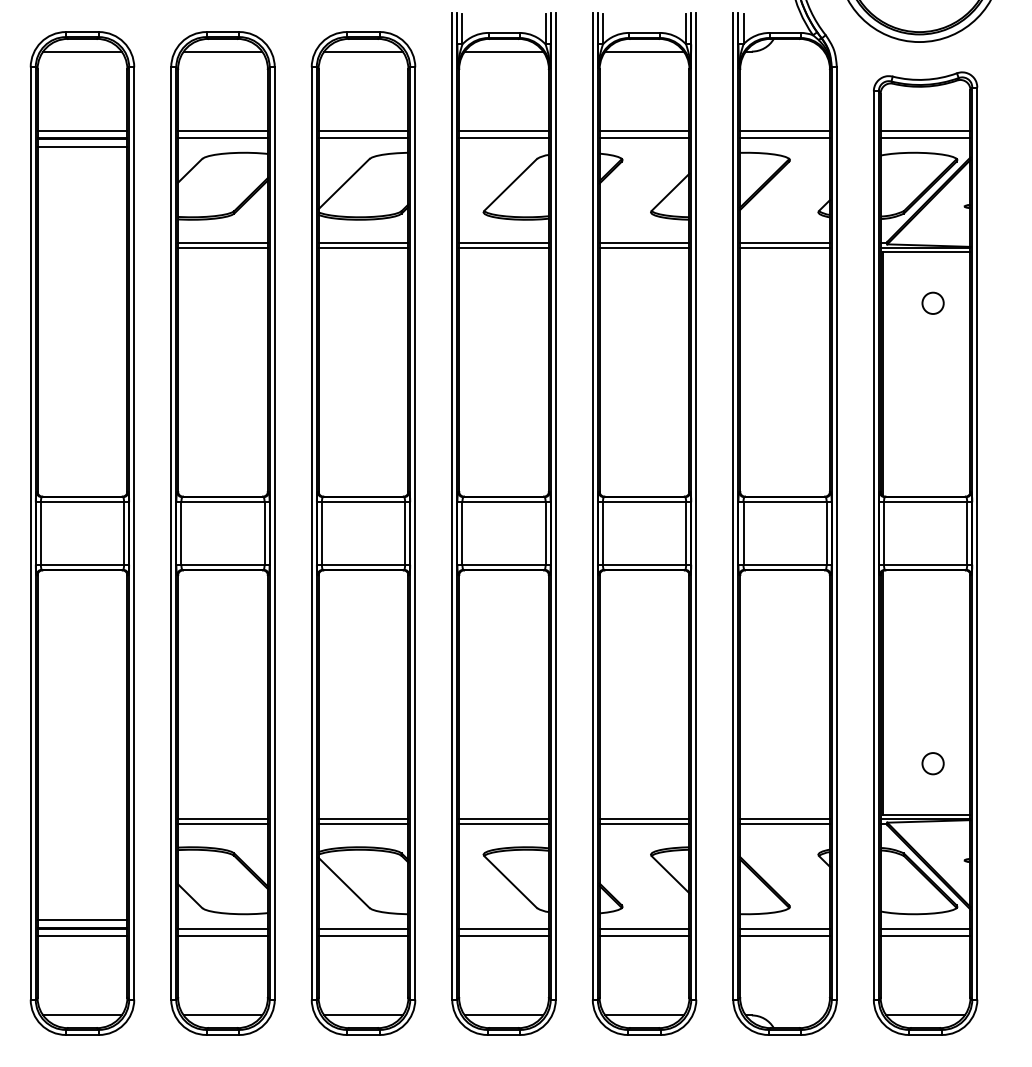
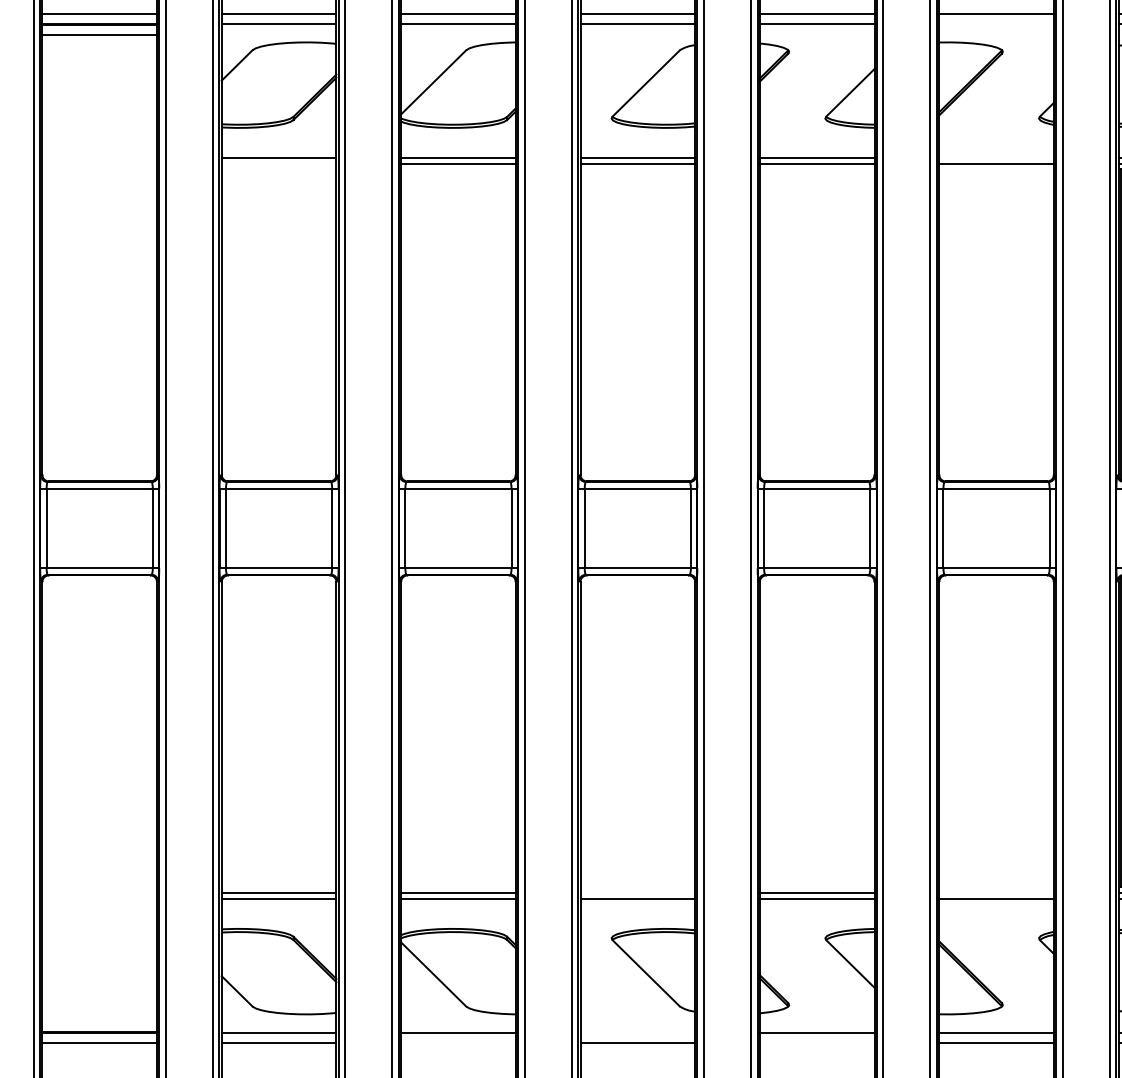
line: (784, 138) -> (995, 24), removed
line: (784, 243) -> (995, 158), removed
line: (222, 248) -> (278, 164), removed
line: (503, 818) -> (637, 892), removed
line: (784, 818) -> (995, 892), removed
line: (82, 920) -> (99, 1022), removed
line: (503, 928) -> (637, 1032), removed
line: (363, 936) -> (458, 1042), removed
line: (644, 936) -> (817, 1042), removed

